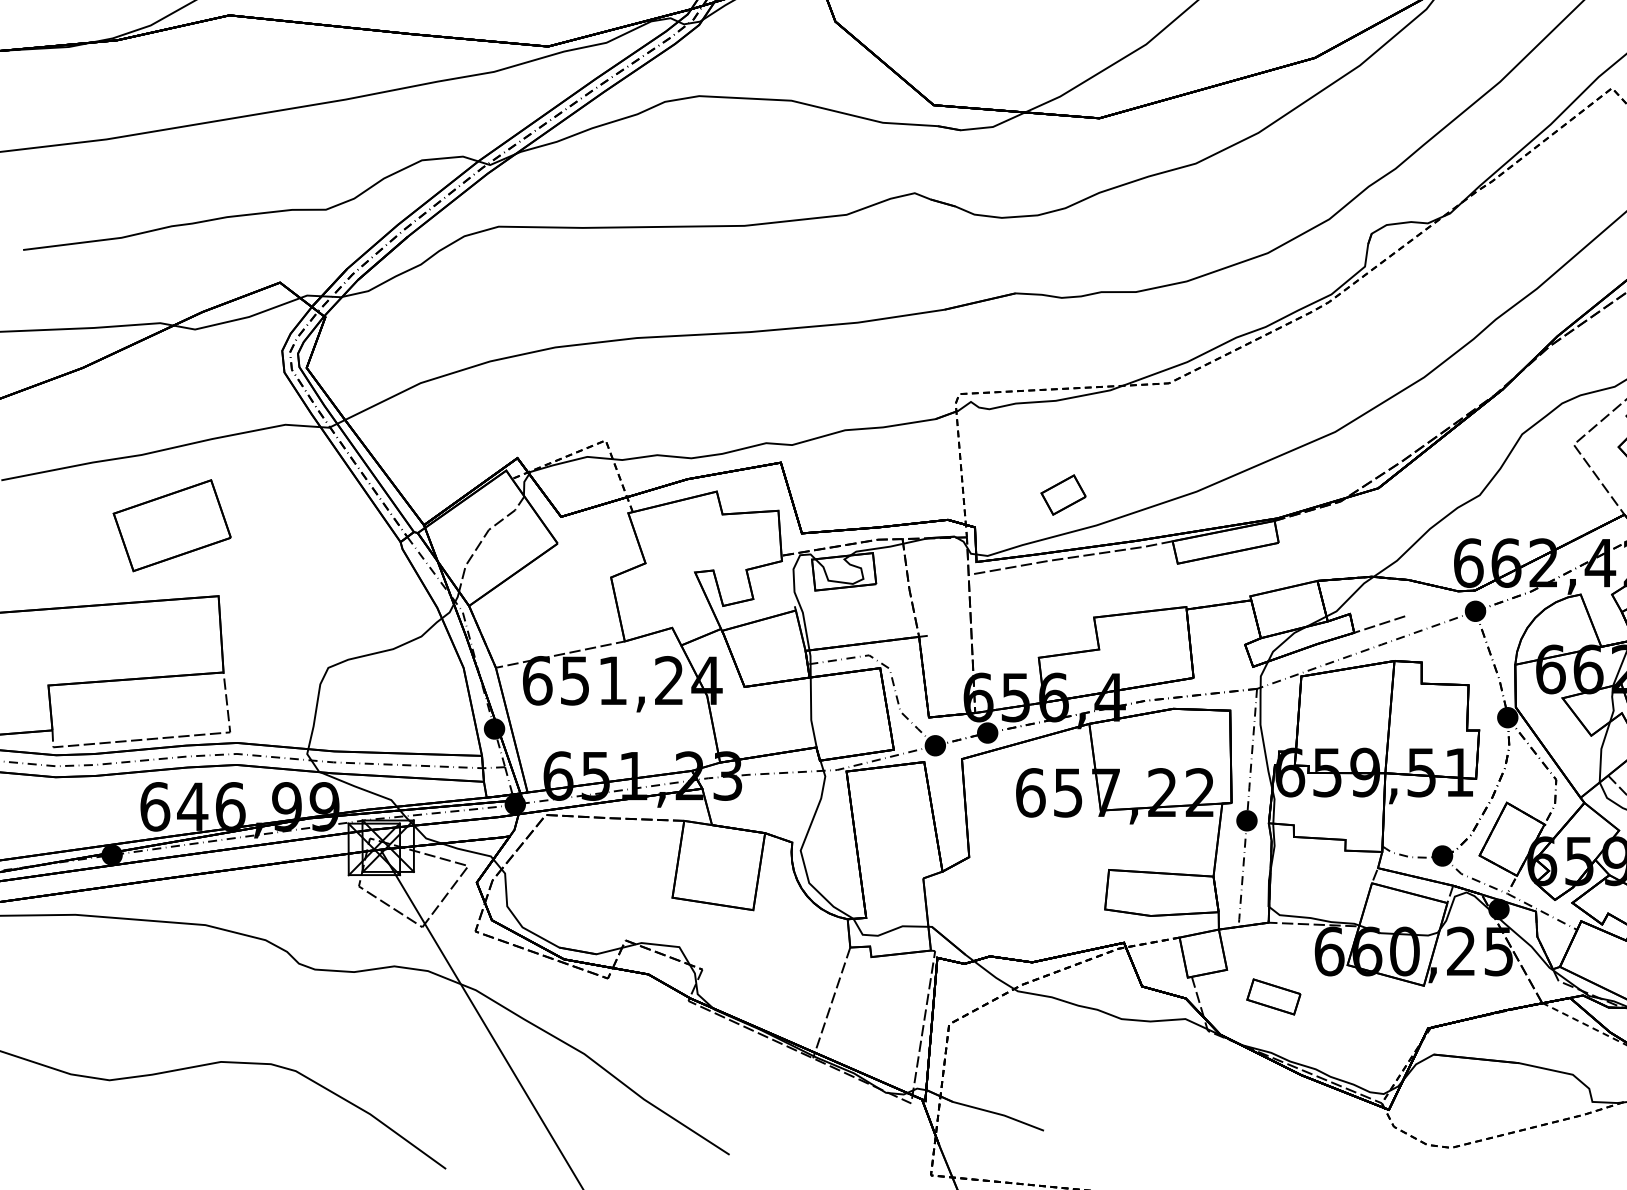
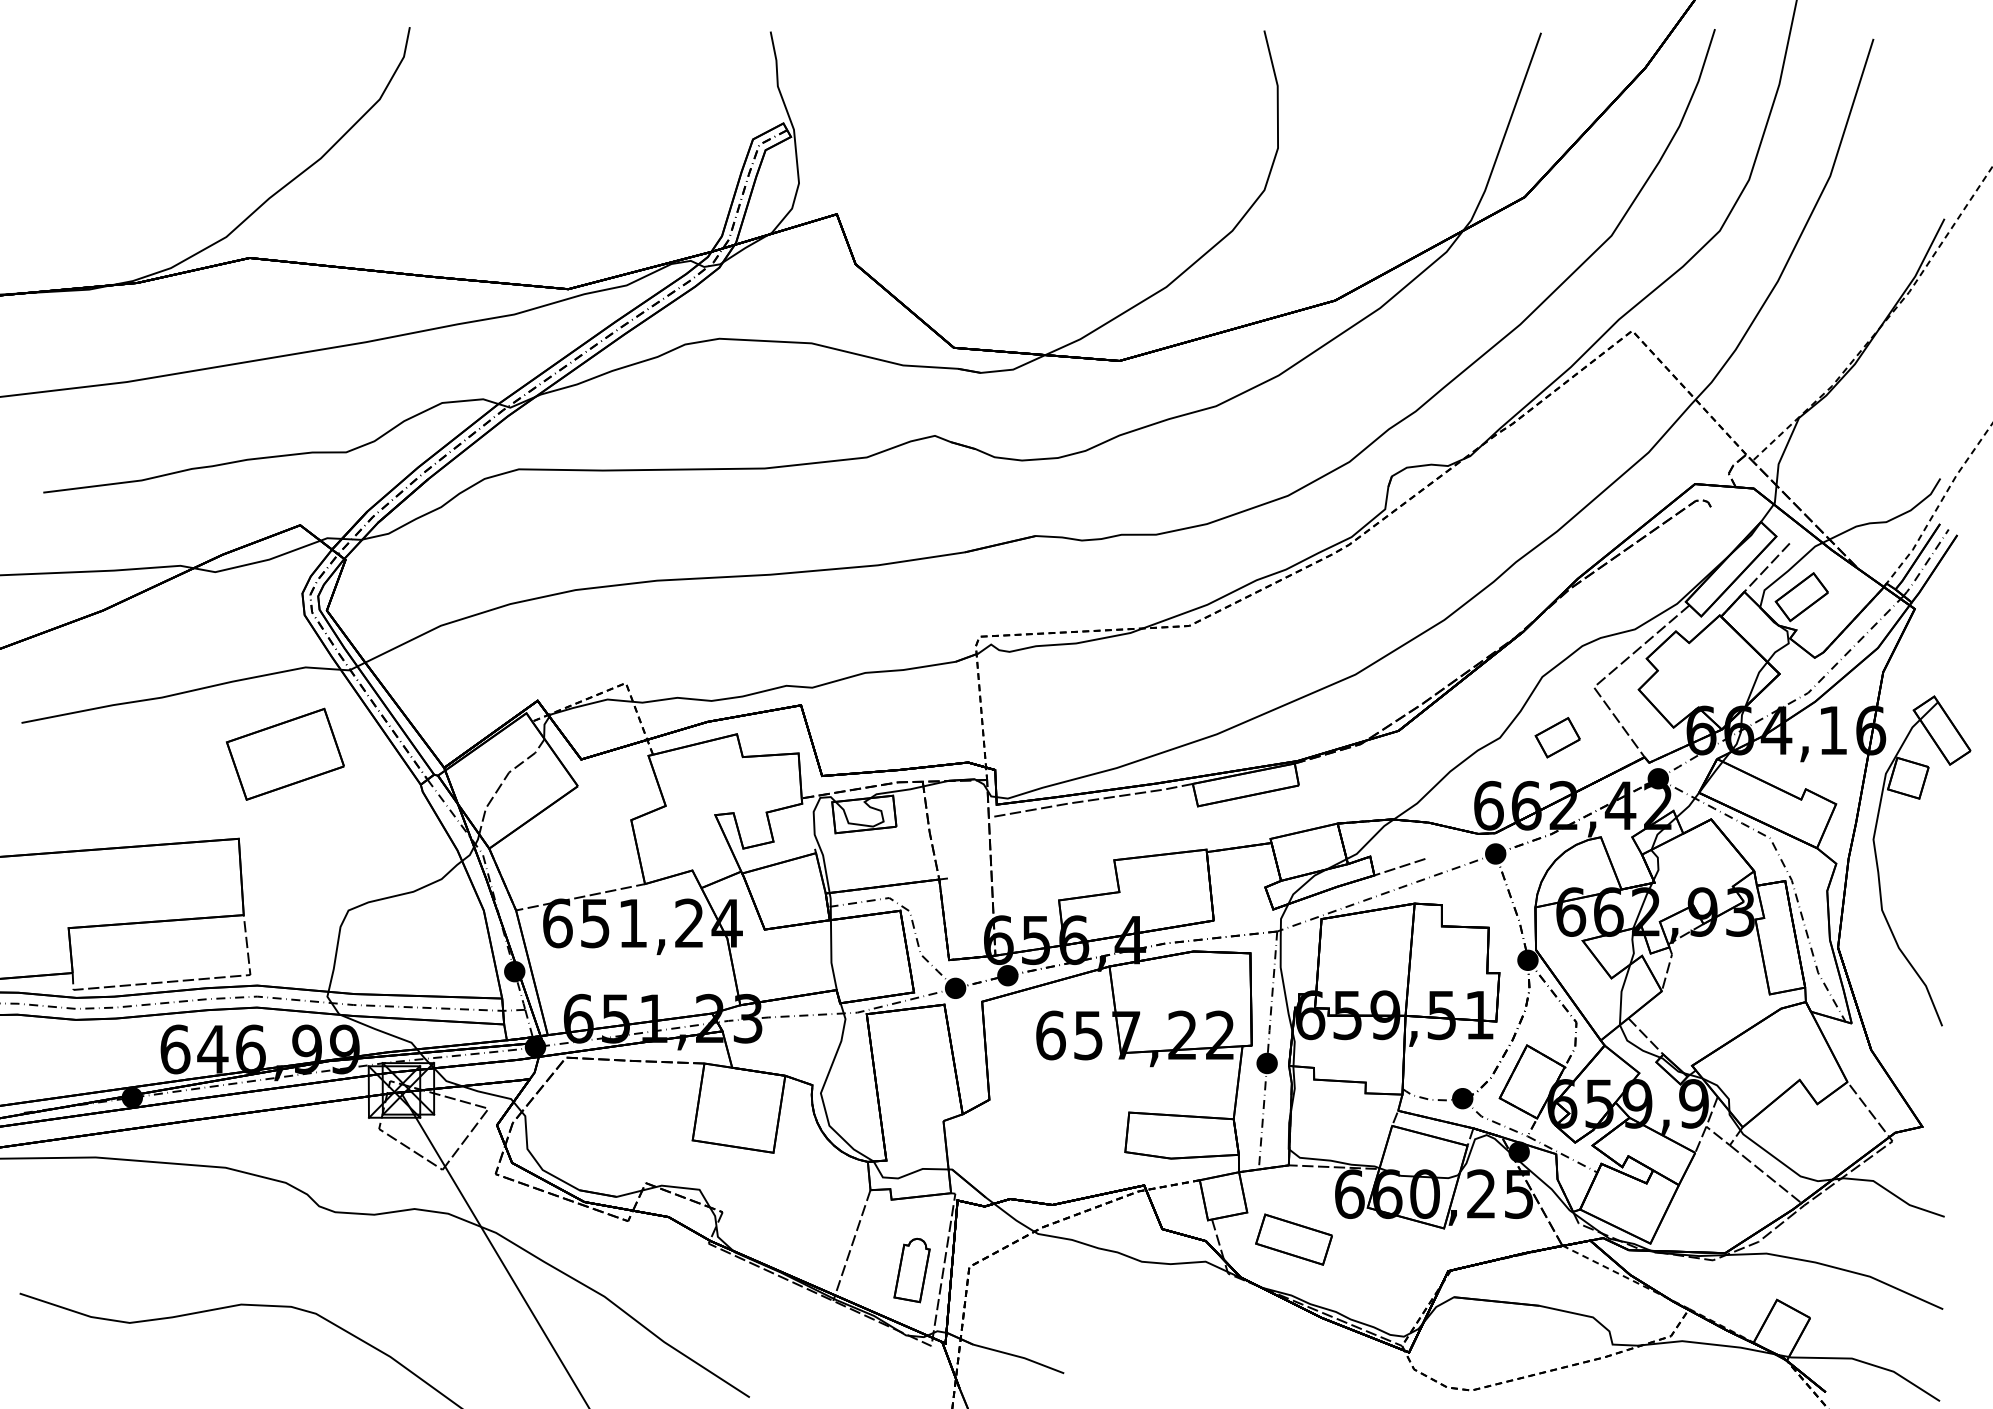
part: (1063, 494) -> (1557, 737), moved
part: (171, 524) -> (284, 753), moved
part: (1273, 996) -> (1293, 1239), size x1.43
part: (891, 1027) -> (911, 1270), added

